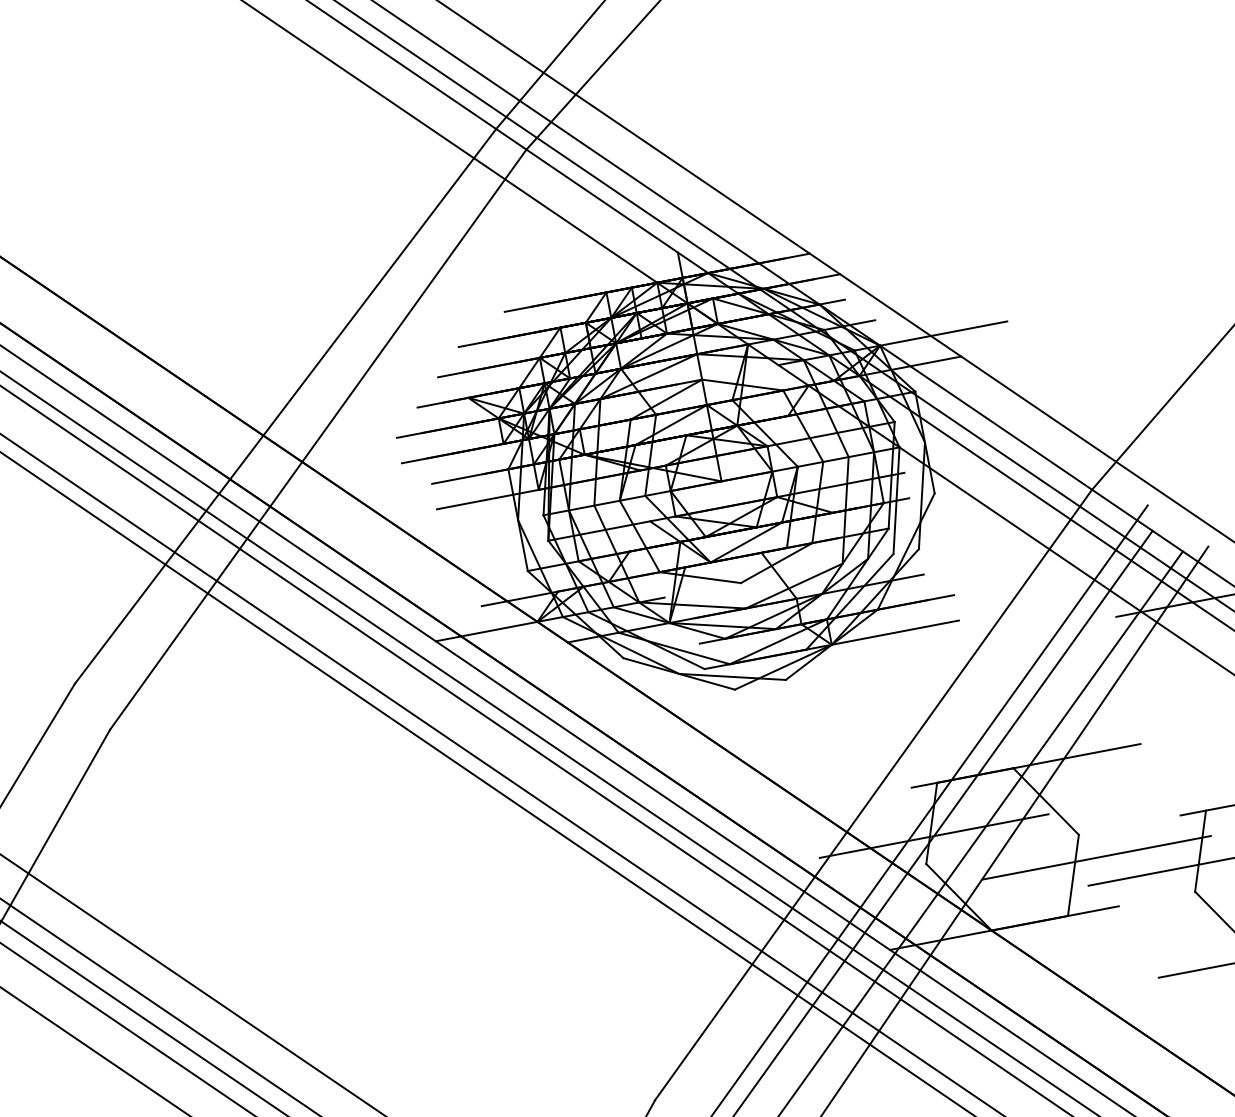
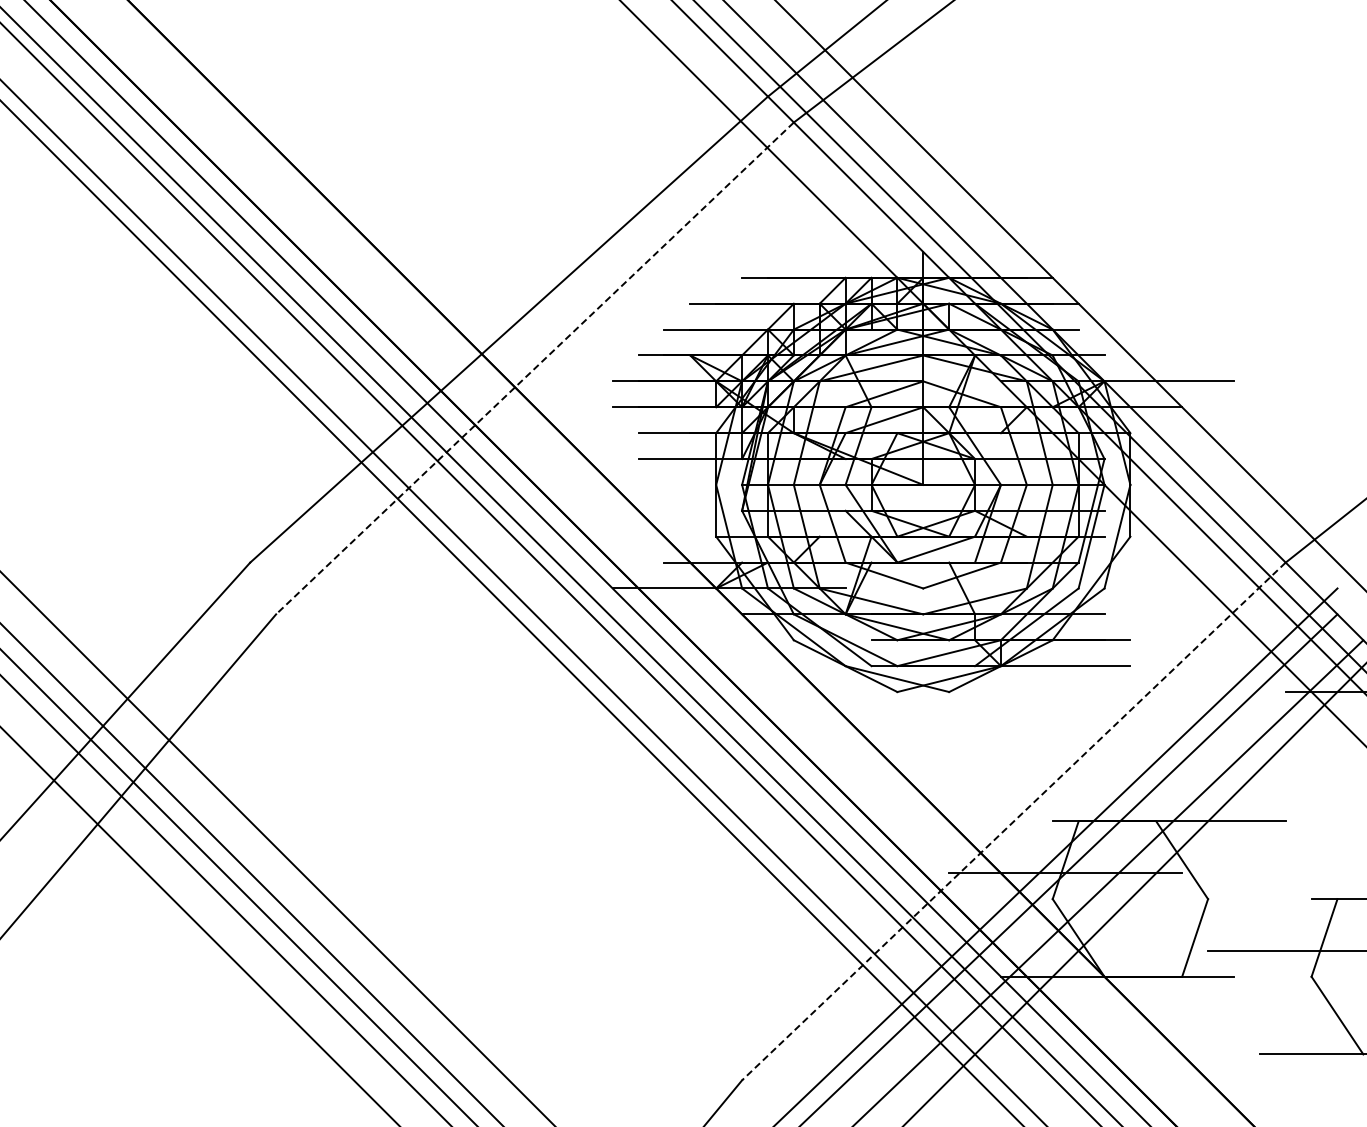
line: (317, 439) -> (534, 368), solid -> dashed
line: (873, 795) -> (1013, 821), solid -> dashed
line: (1096, 858) -> (1220, 925), removed

